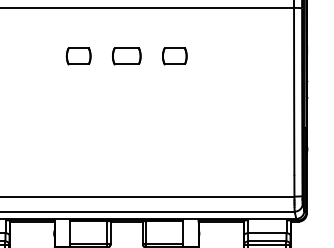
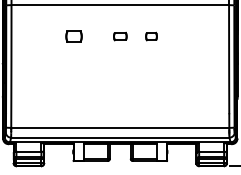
part: (77, 56) -> (73, 36), moved
part: (127, 56) -> (120, 36), size x0.7
part: (174, 56) -> (151, 36), size x0.7

